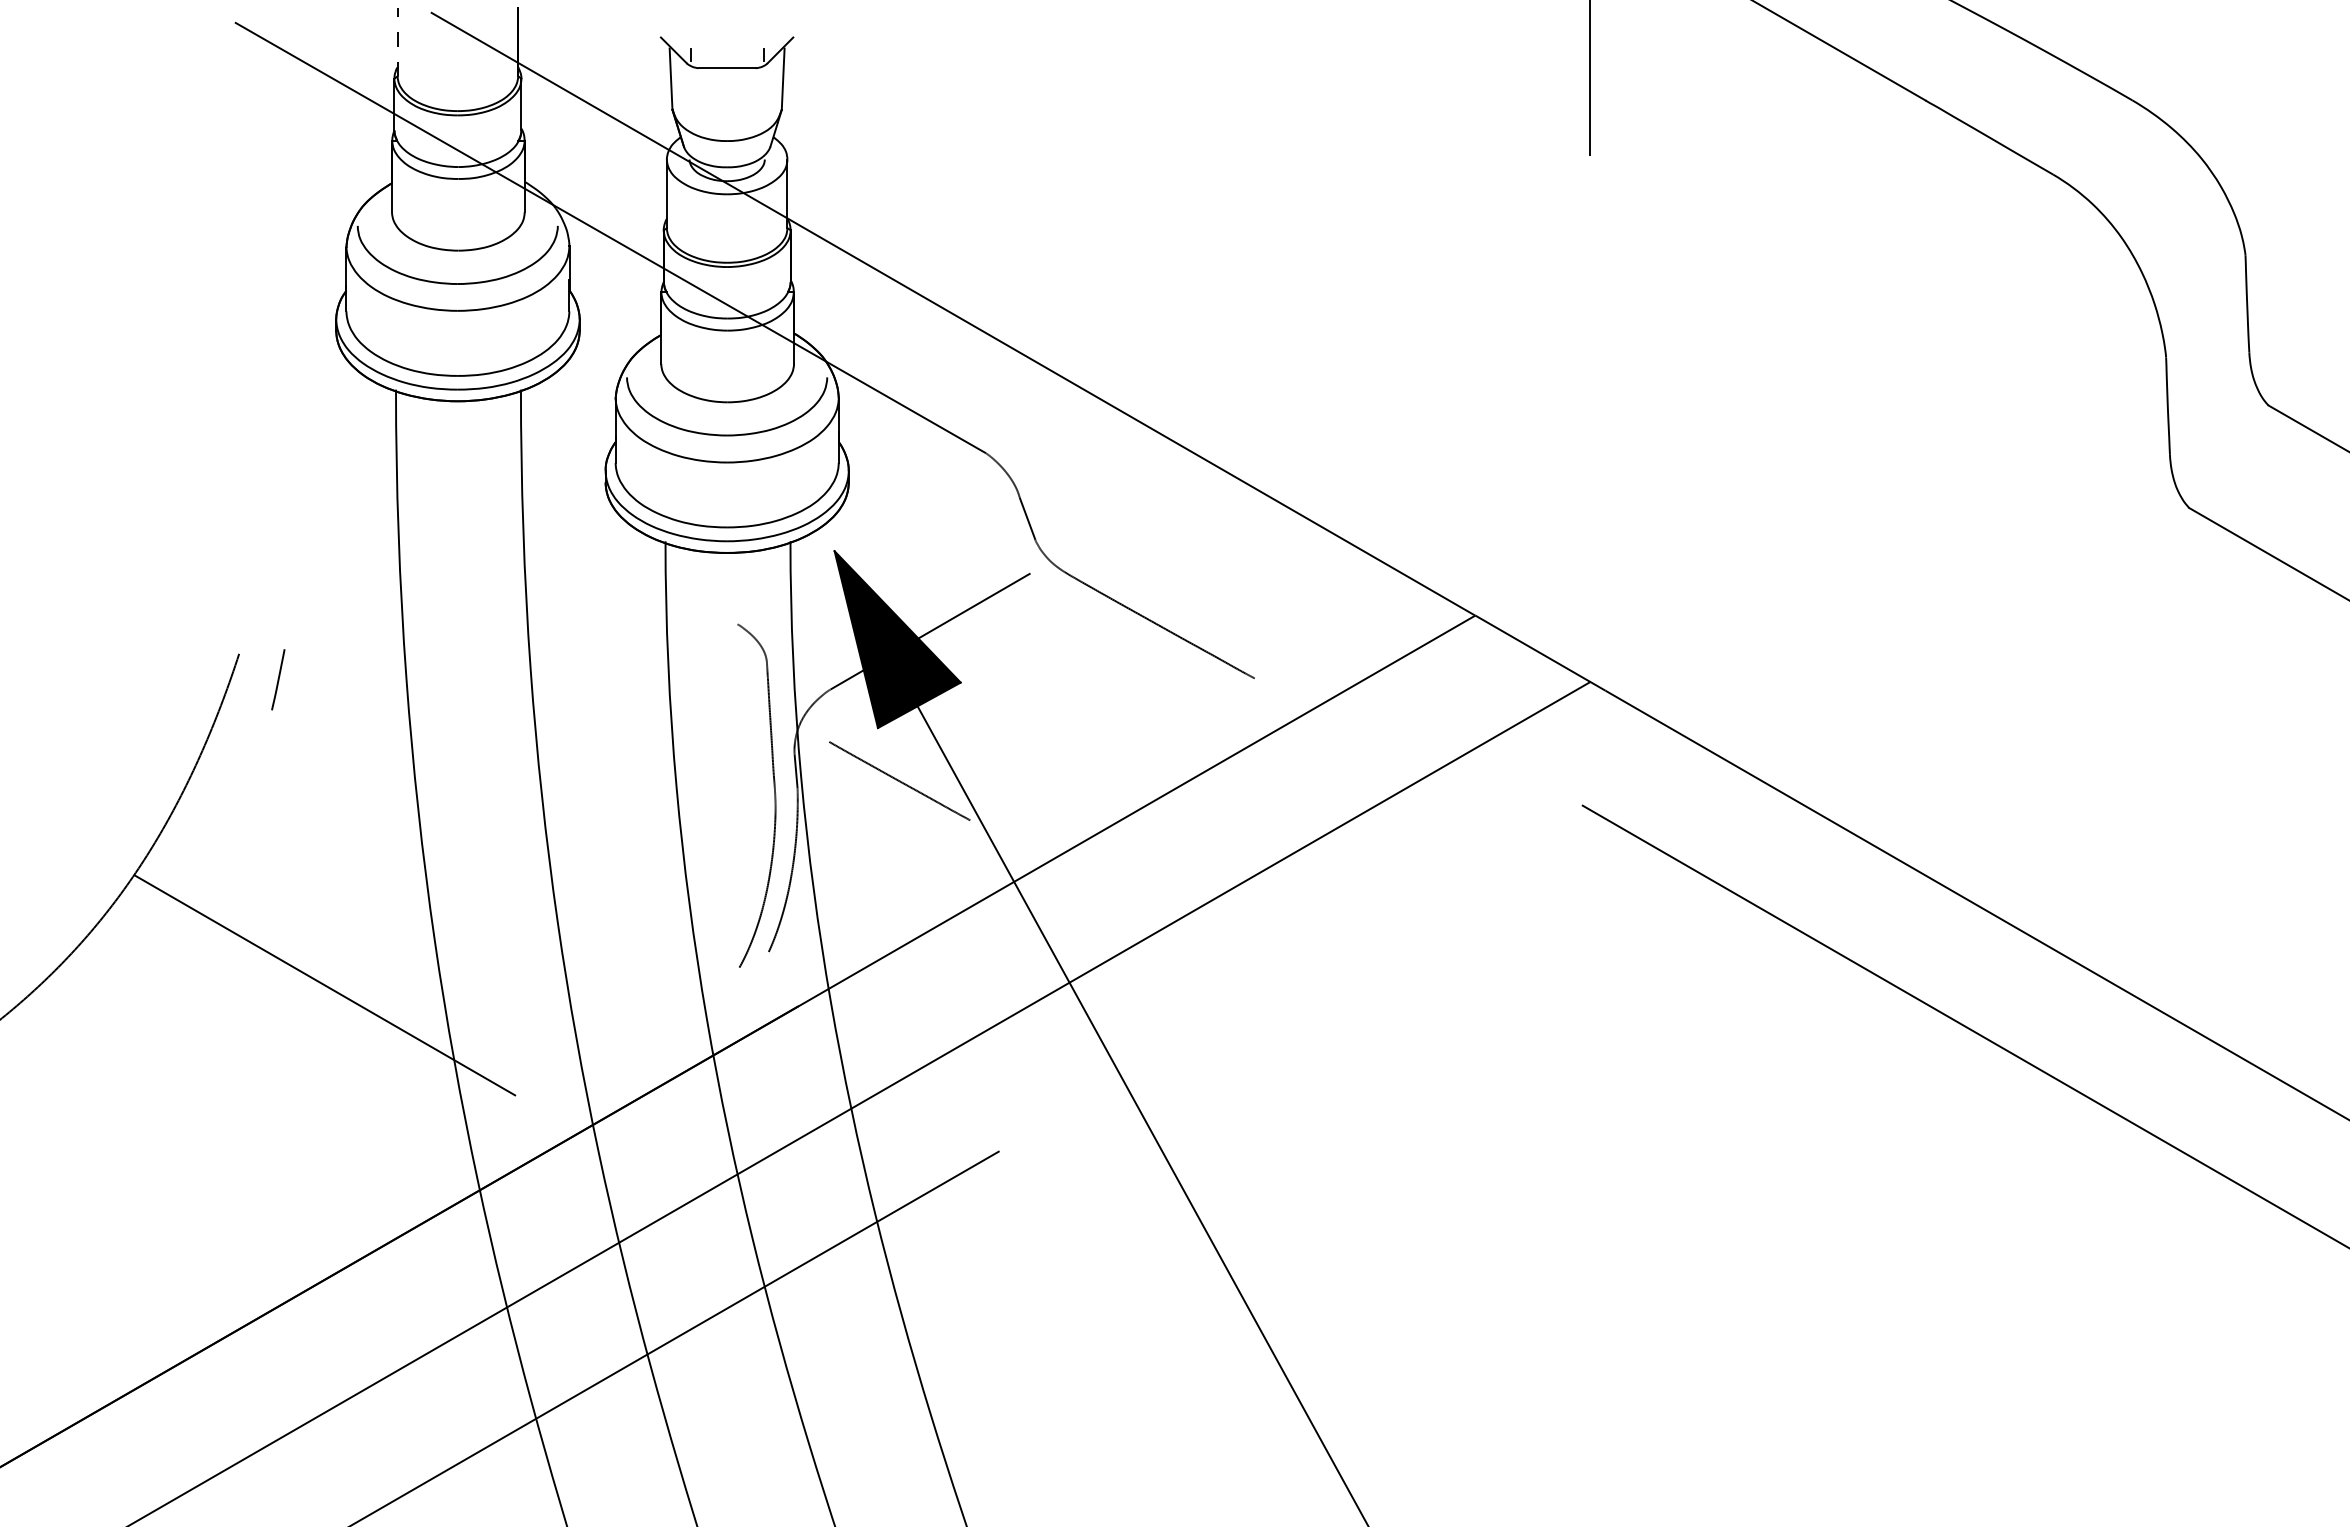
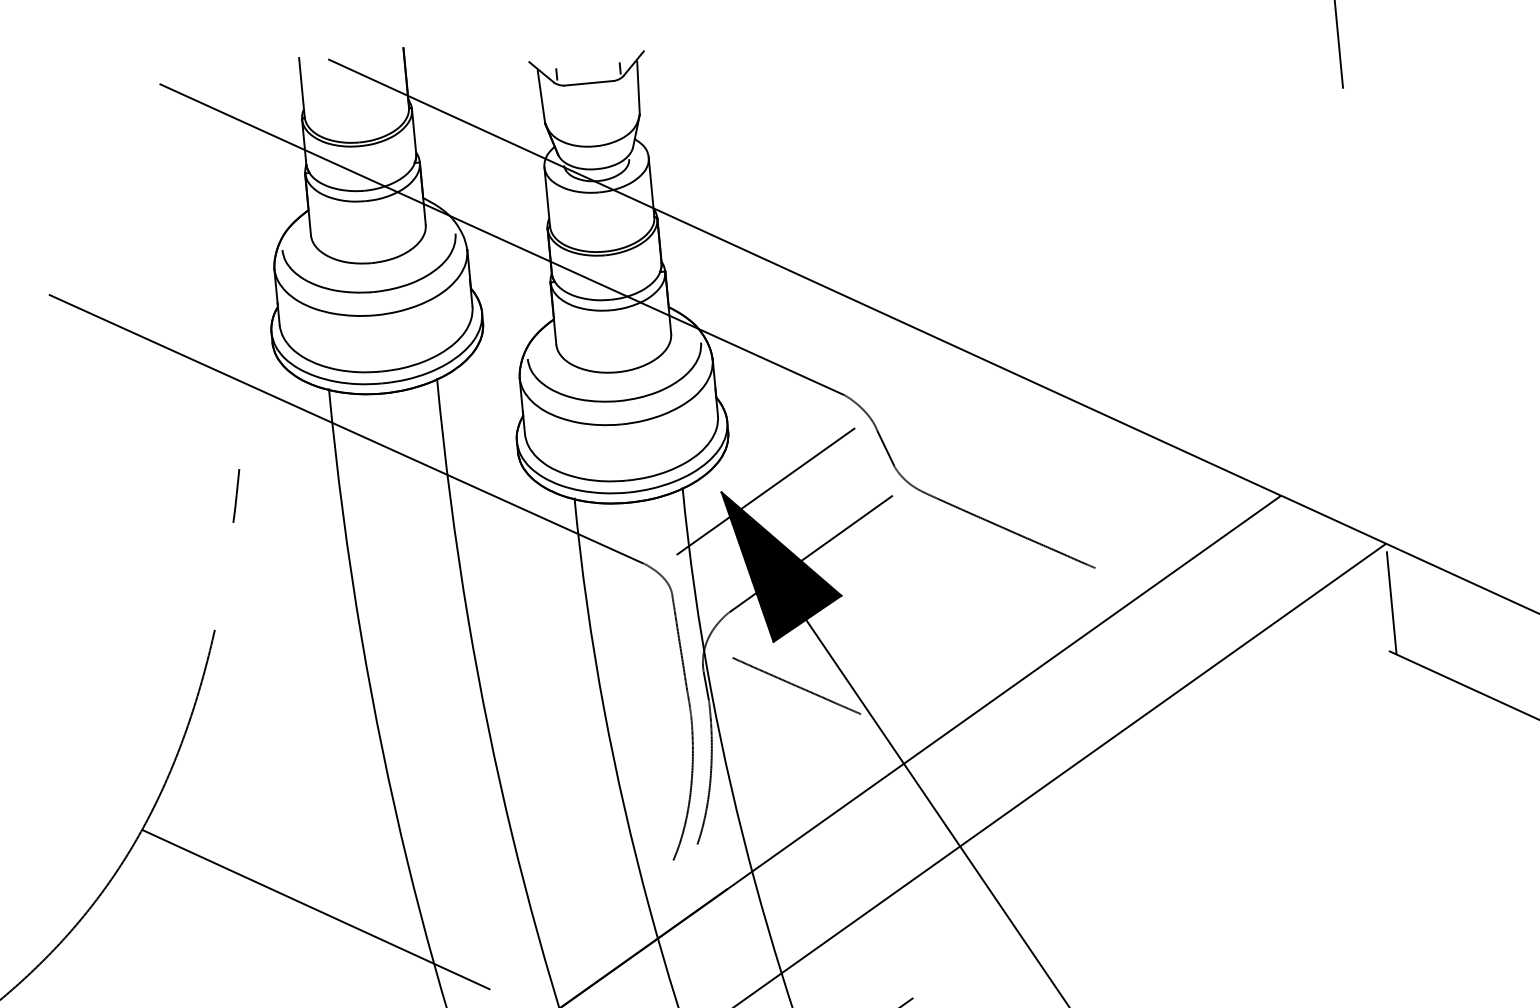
line: (397, 41) -> (301, 87), dashed -> solid
line: (411, 437) -> (346, 428), added
line: (885, 555) -> (765, 491), added
line: (278, 679) -> (236, 495), moved
line: (1590, 750) -> (1391, 602), added

